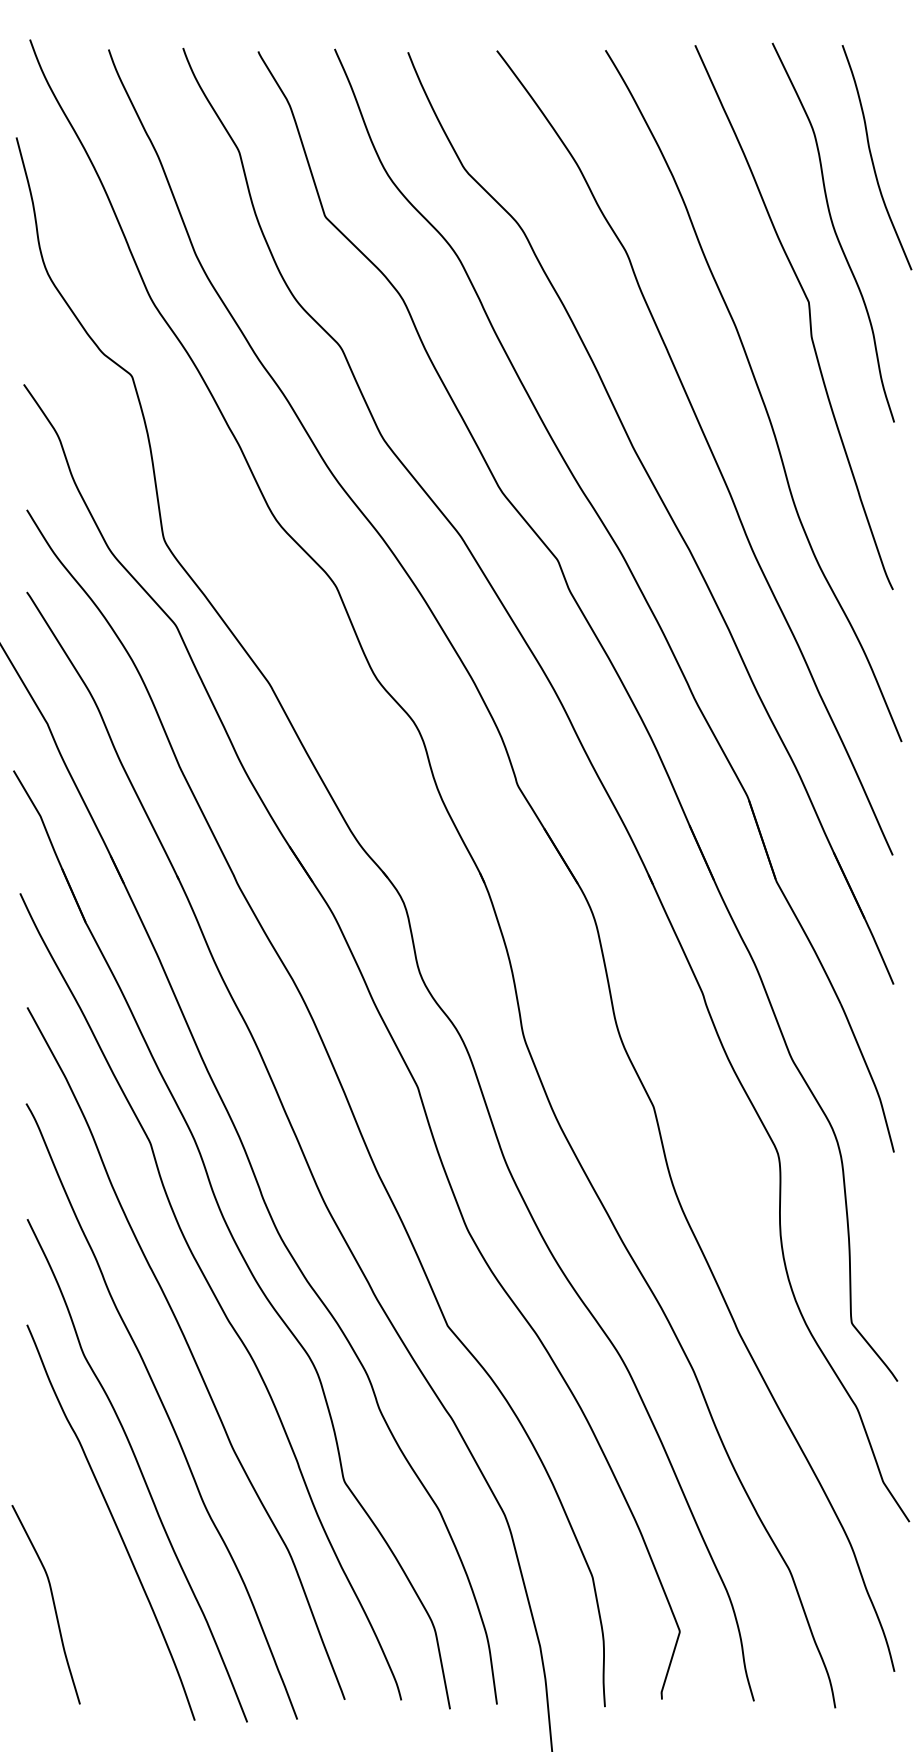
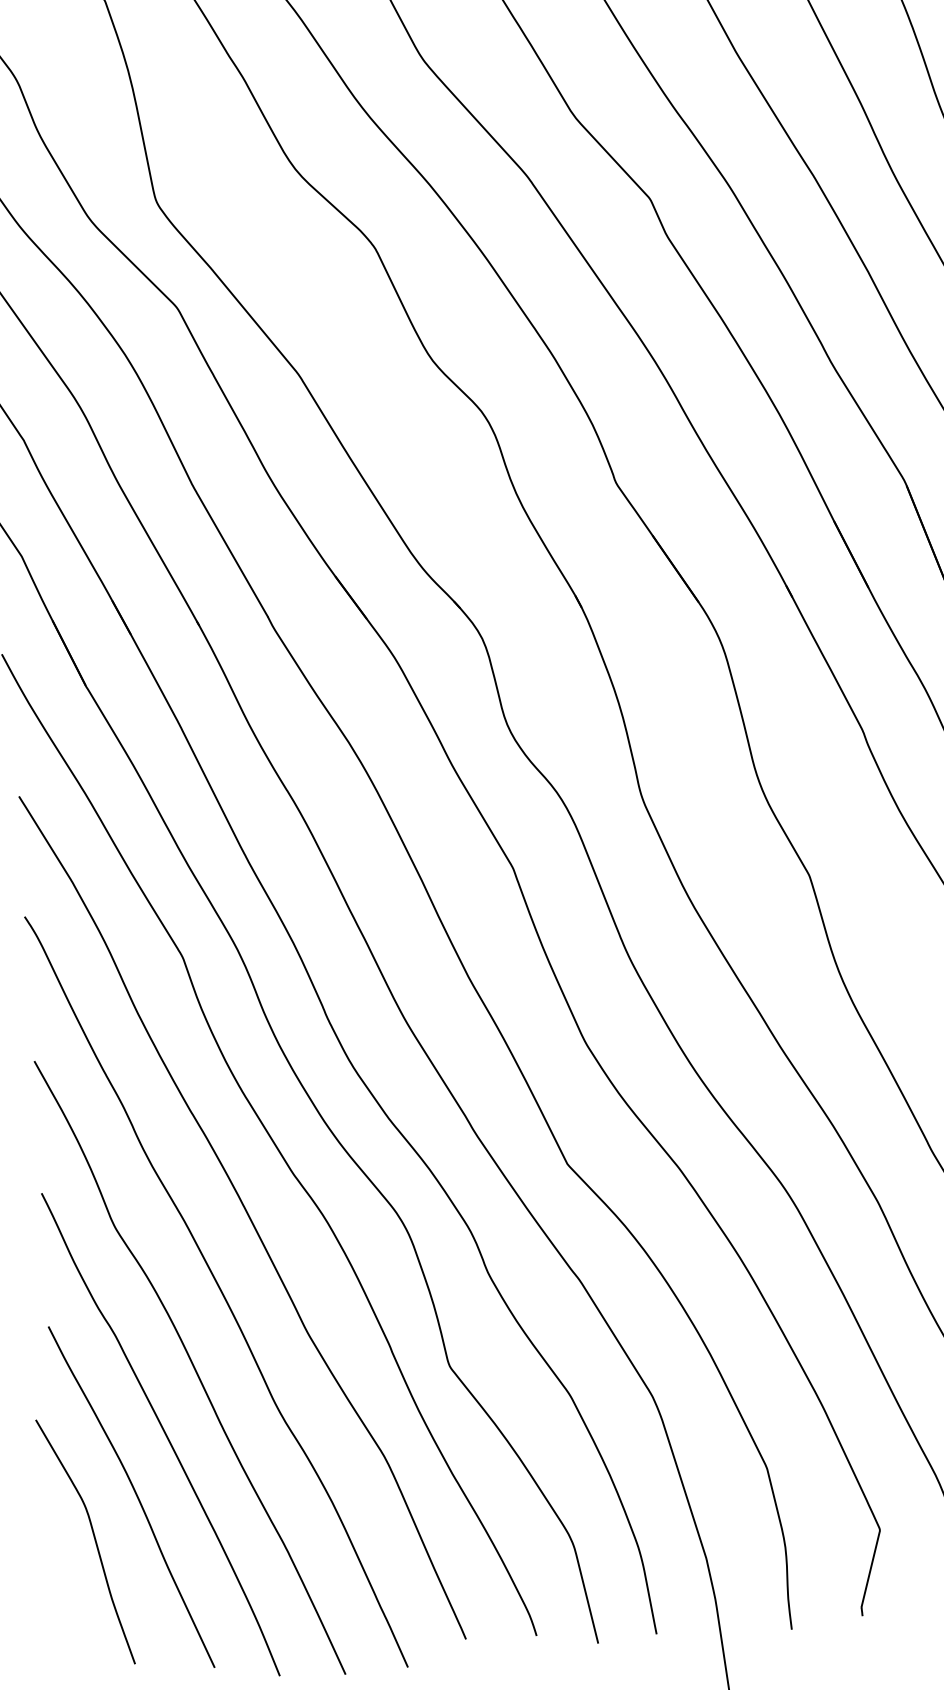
curve: (88, 1571) -> (136, 1497), added

